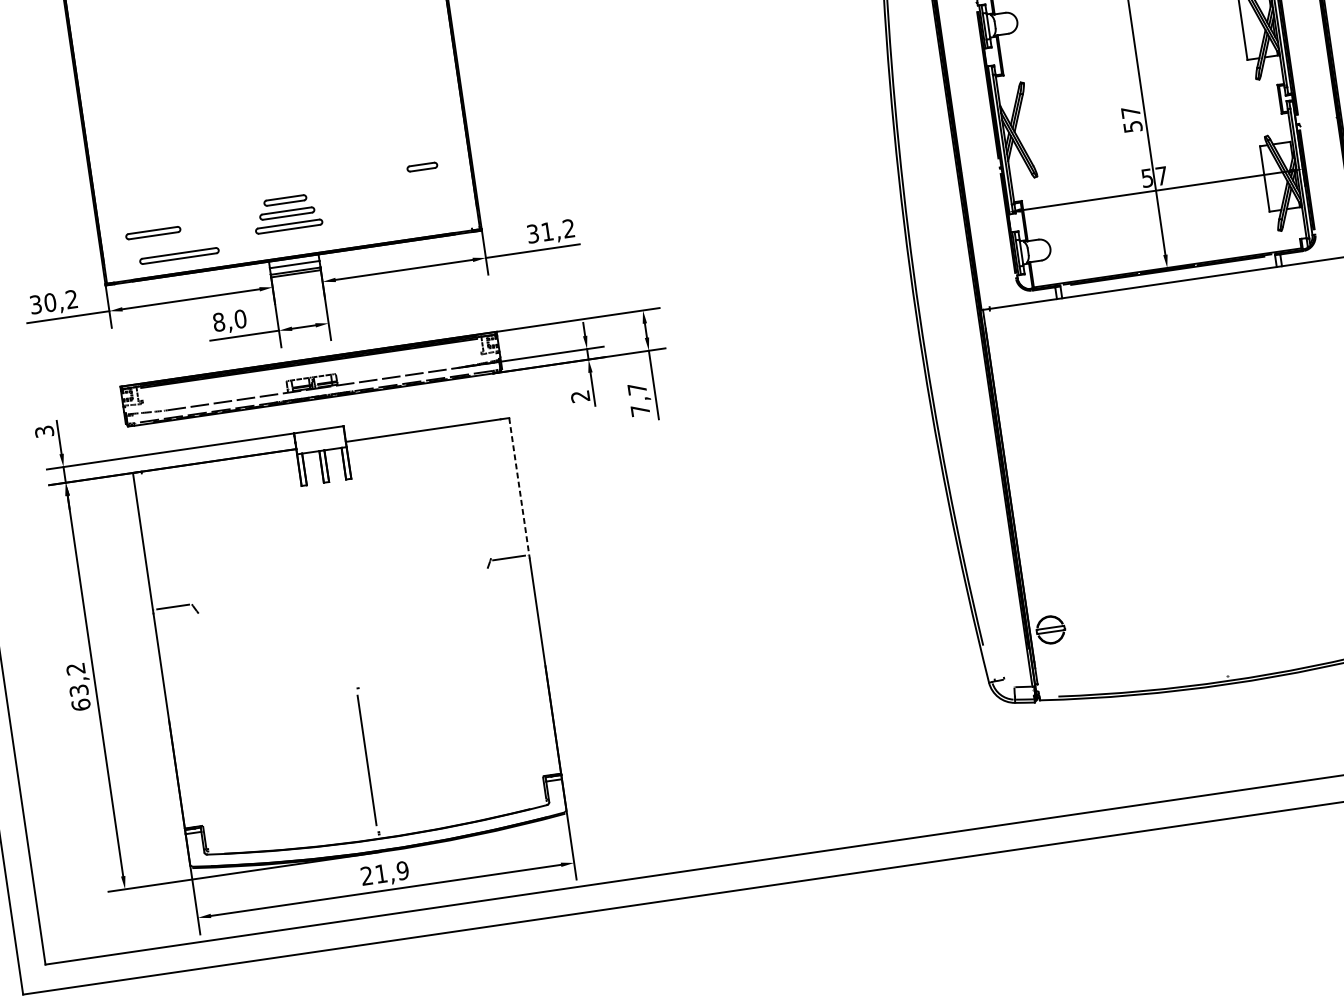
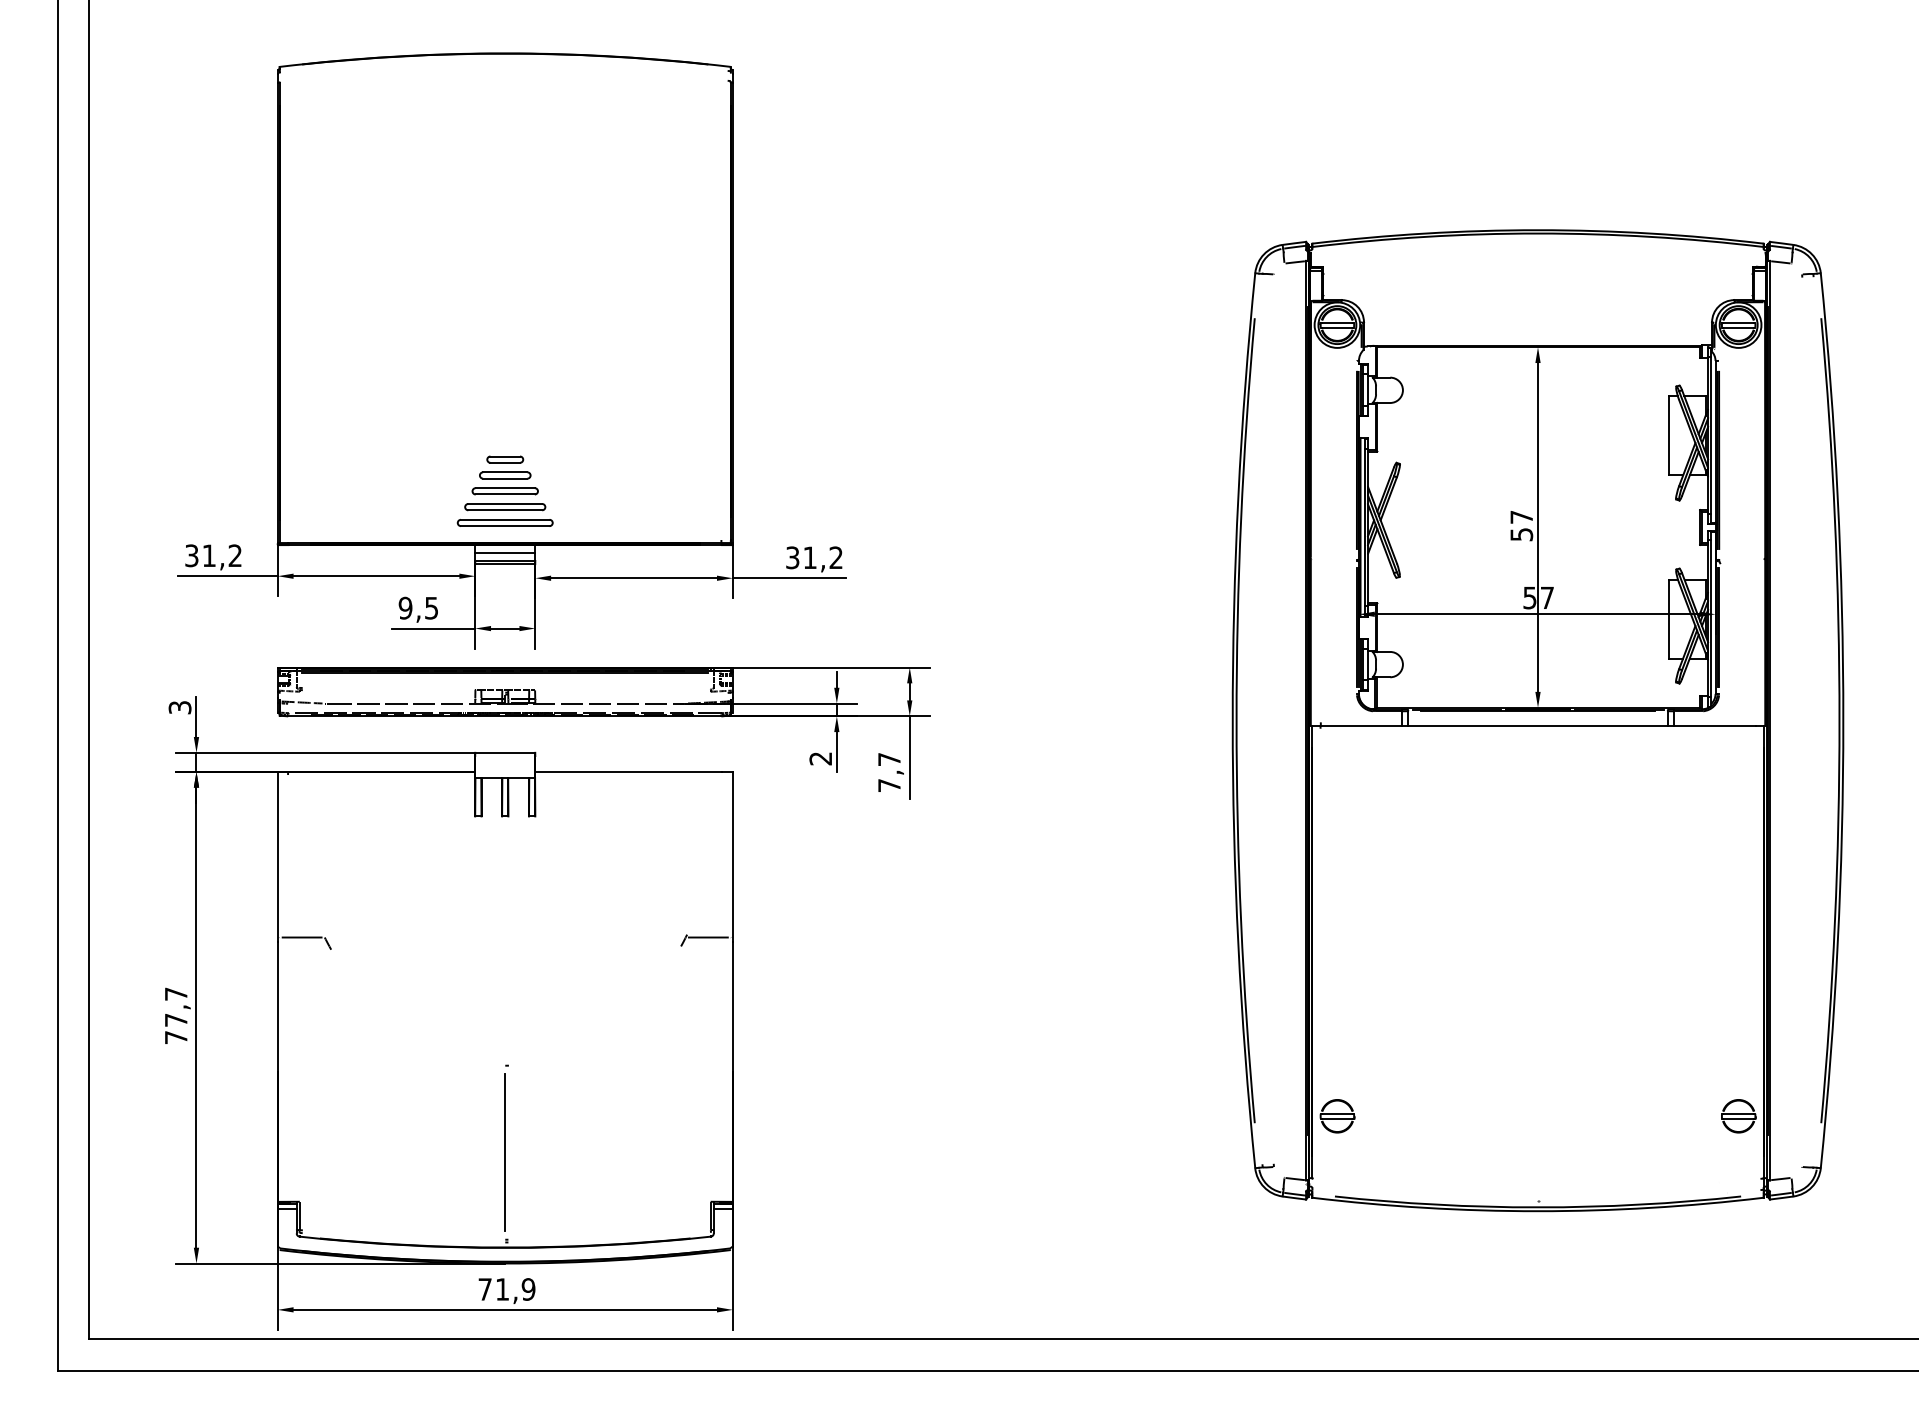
part: (422, 166) -> (505, 459), moved
part: (152, 233) -> (342, 491), removed
part: (178, 255) -> (504, 522), moved
text: (50, 302) -> (209, 555), 30,2 -> 31,2
text: (229, 320) -> (418, 607), 8,0 -> 9,5
line: (519, 488) -> (732, 857), dashed -> solid
text: (77, 686) -> (175, 1015), 63,2 -> 77,7
text: (366, 876) -> (484, 1289), 21,9 -> 71,9

